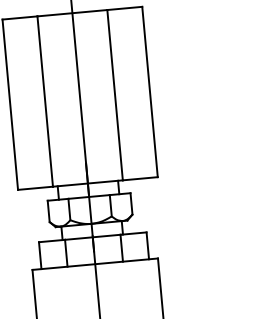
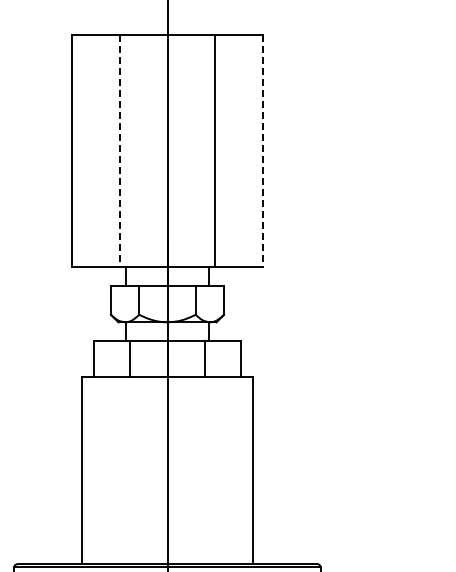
line: (149, 92) -> (262, 151), solid -> dashed
line: (45, 101) -> (119, 151), solid -> dashed

